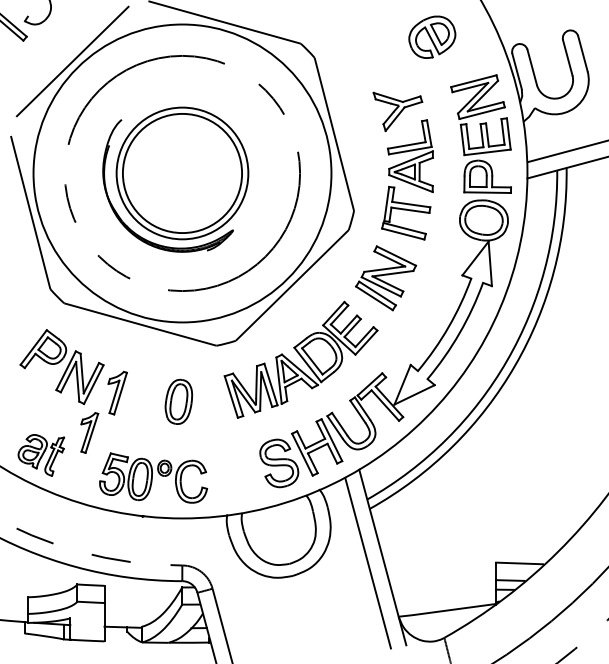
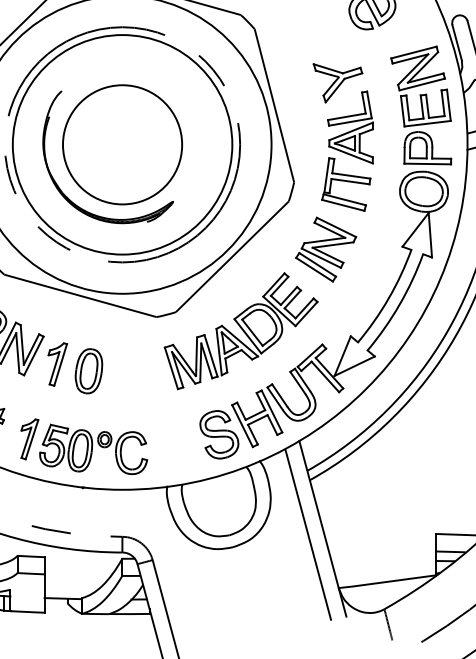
circle: (182, 173) -> (122, 144), size x1.67
part: (178, 401) -> (88, 370), moved
part: (89, 432) -> (29, 438), moved

